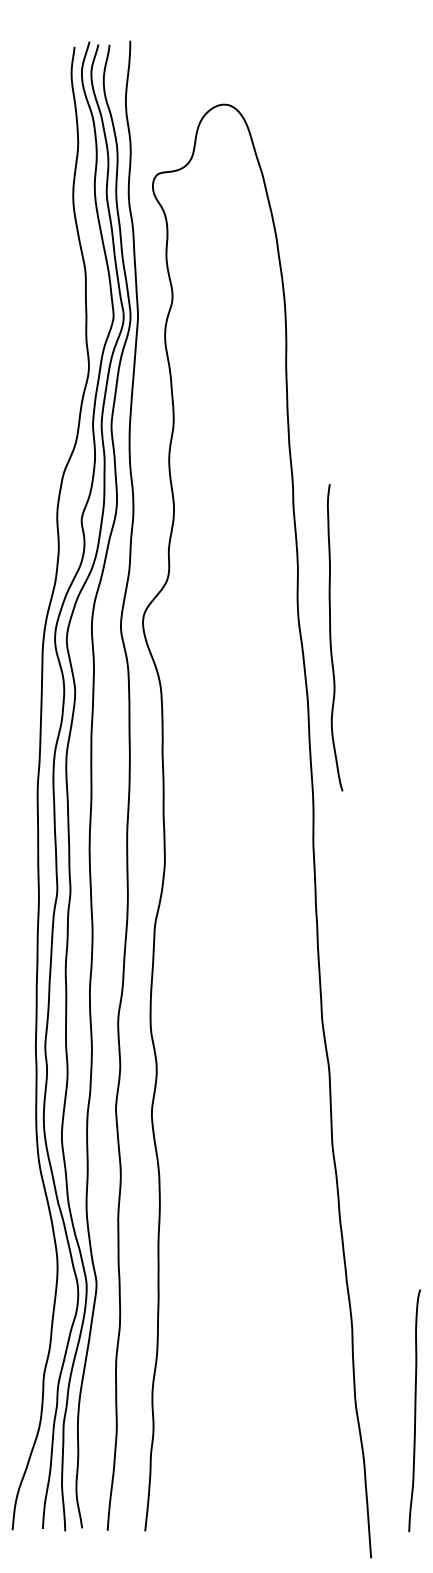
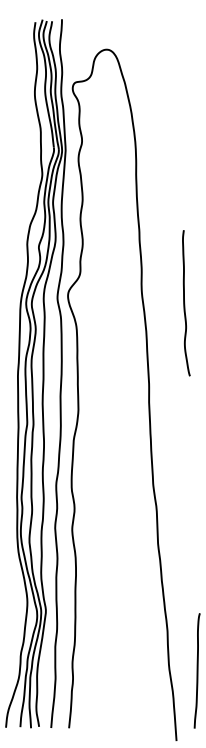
curve: (333, 638) -> (185, 303), moved

